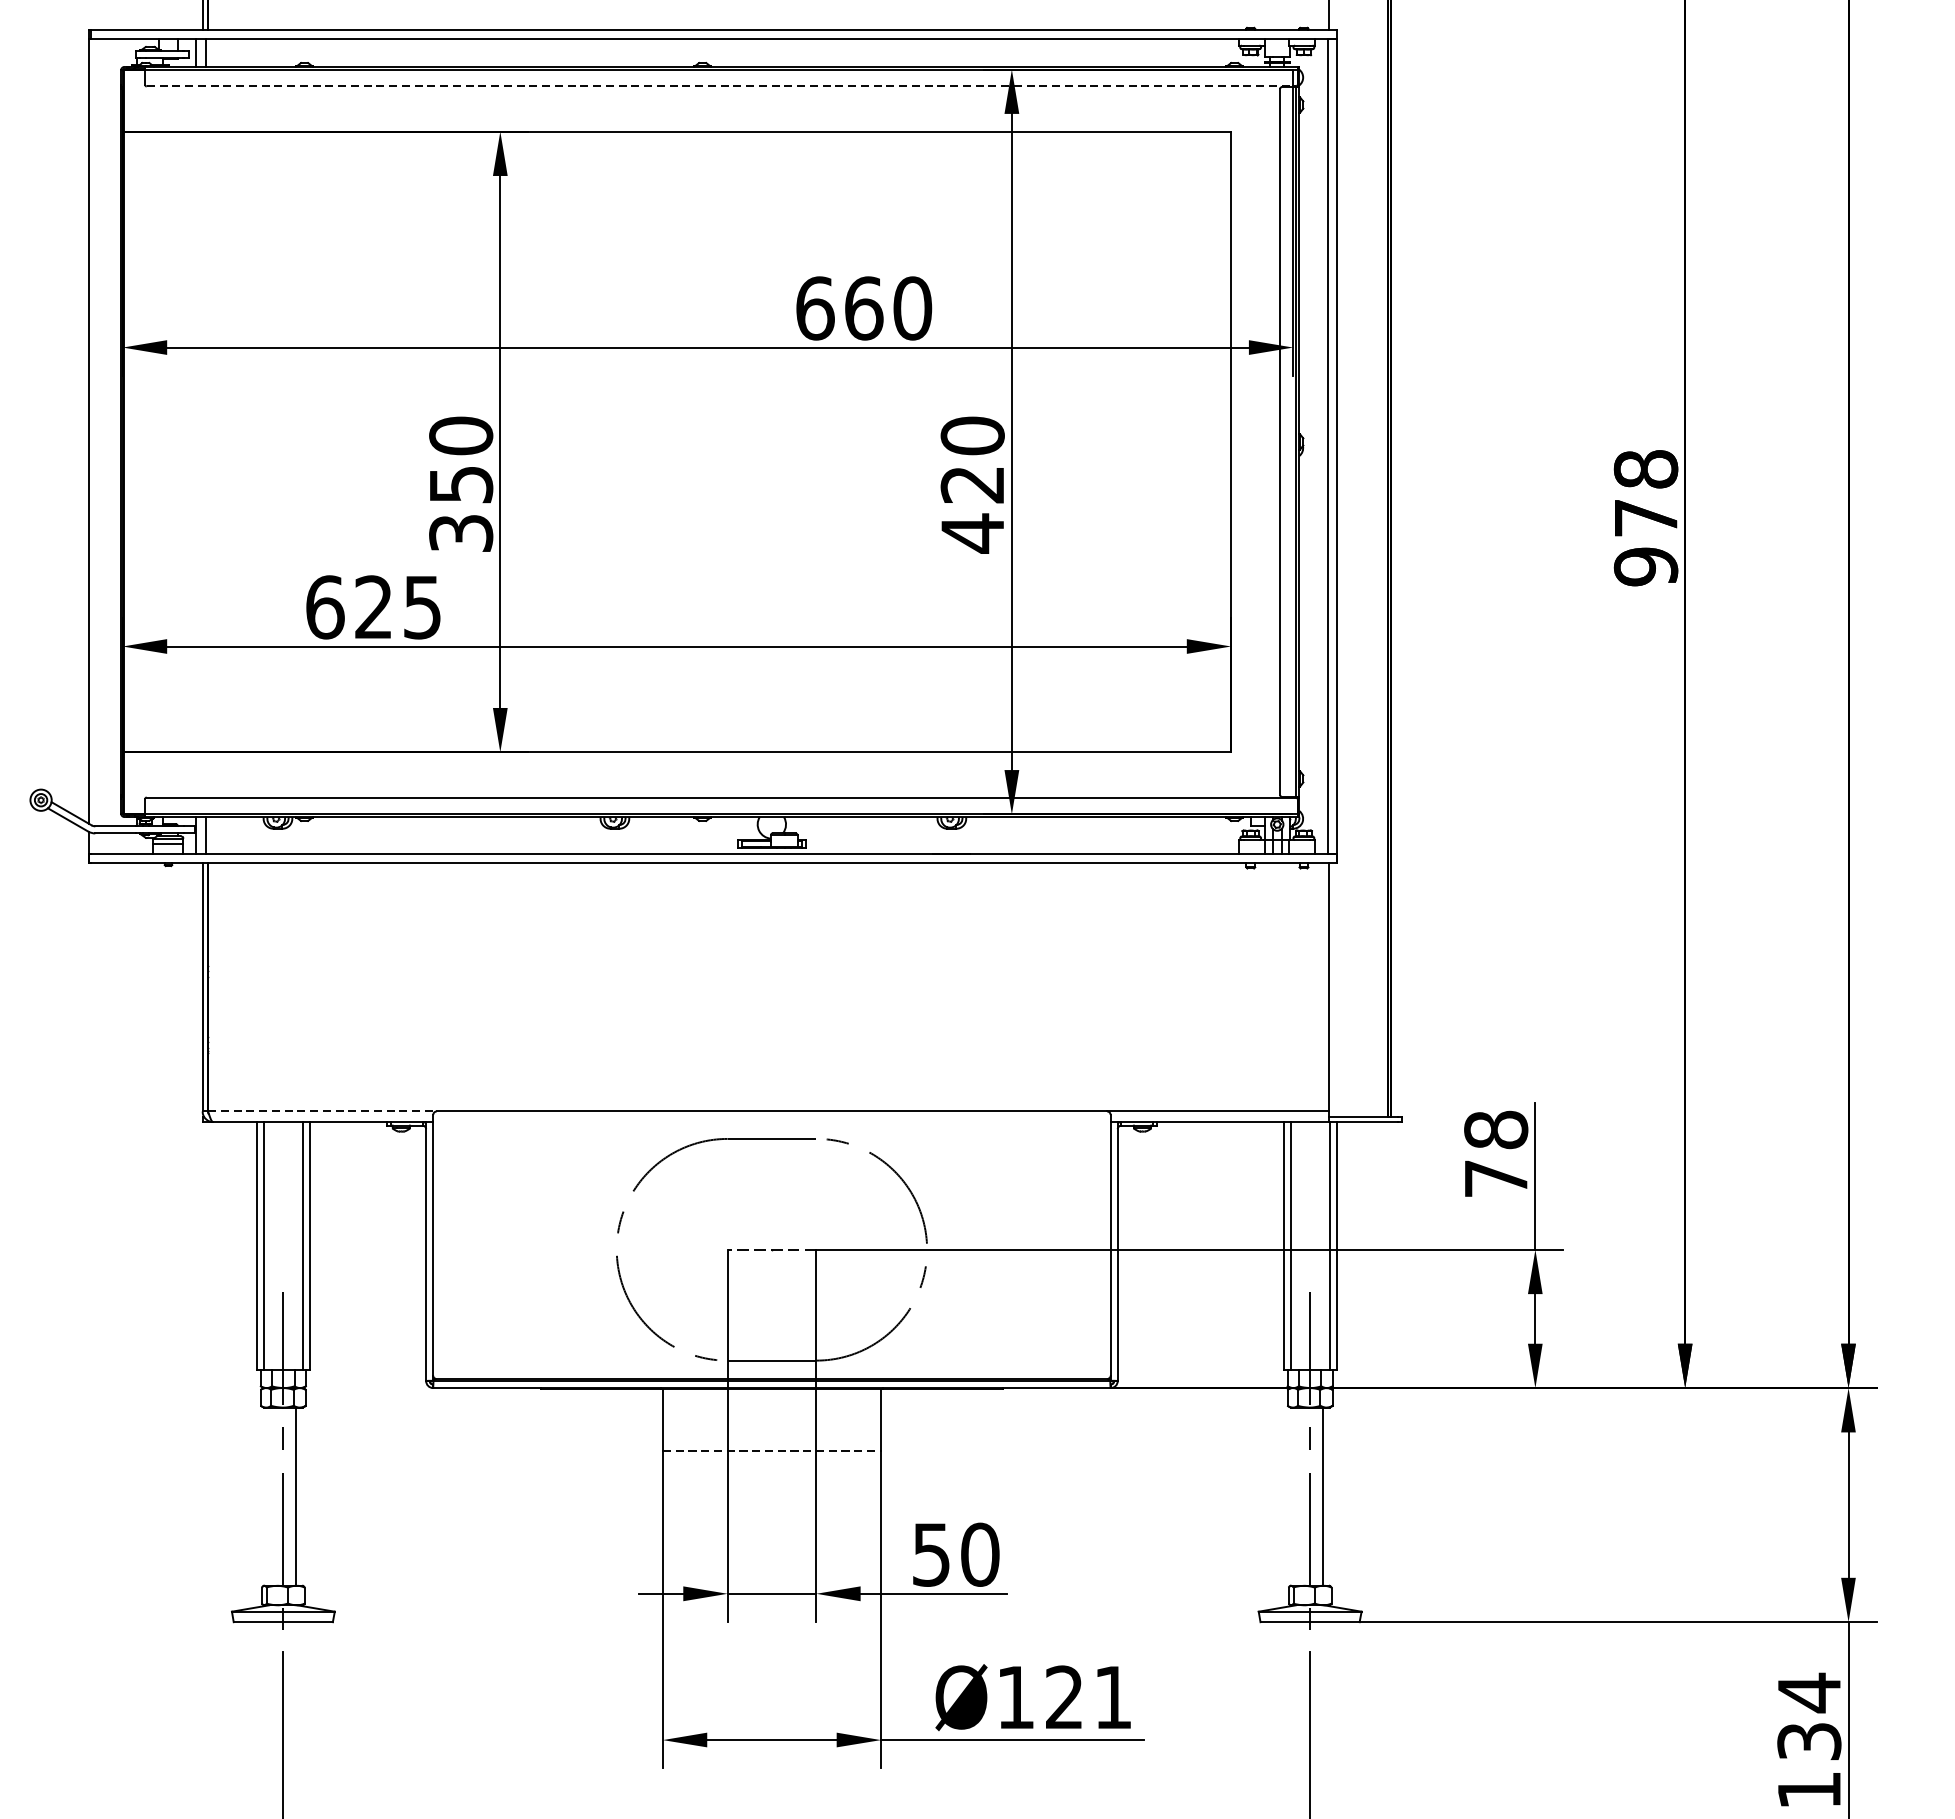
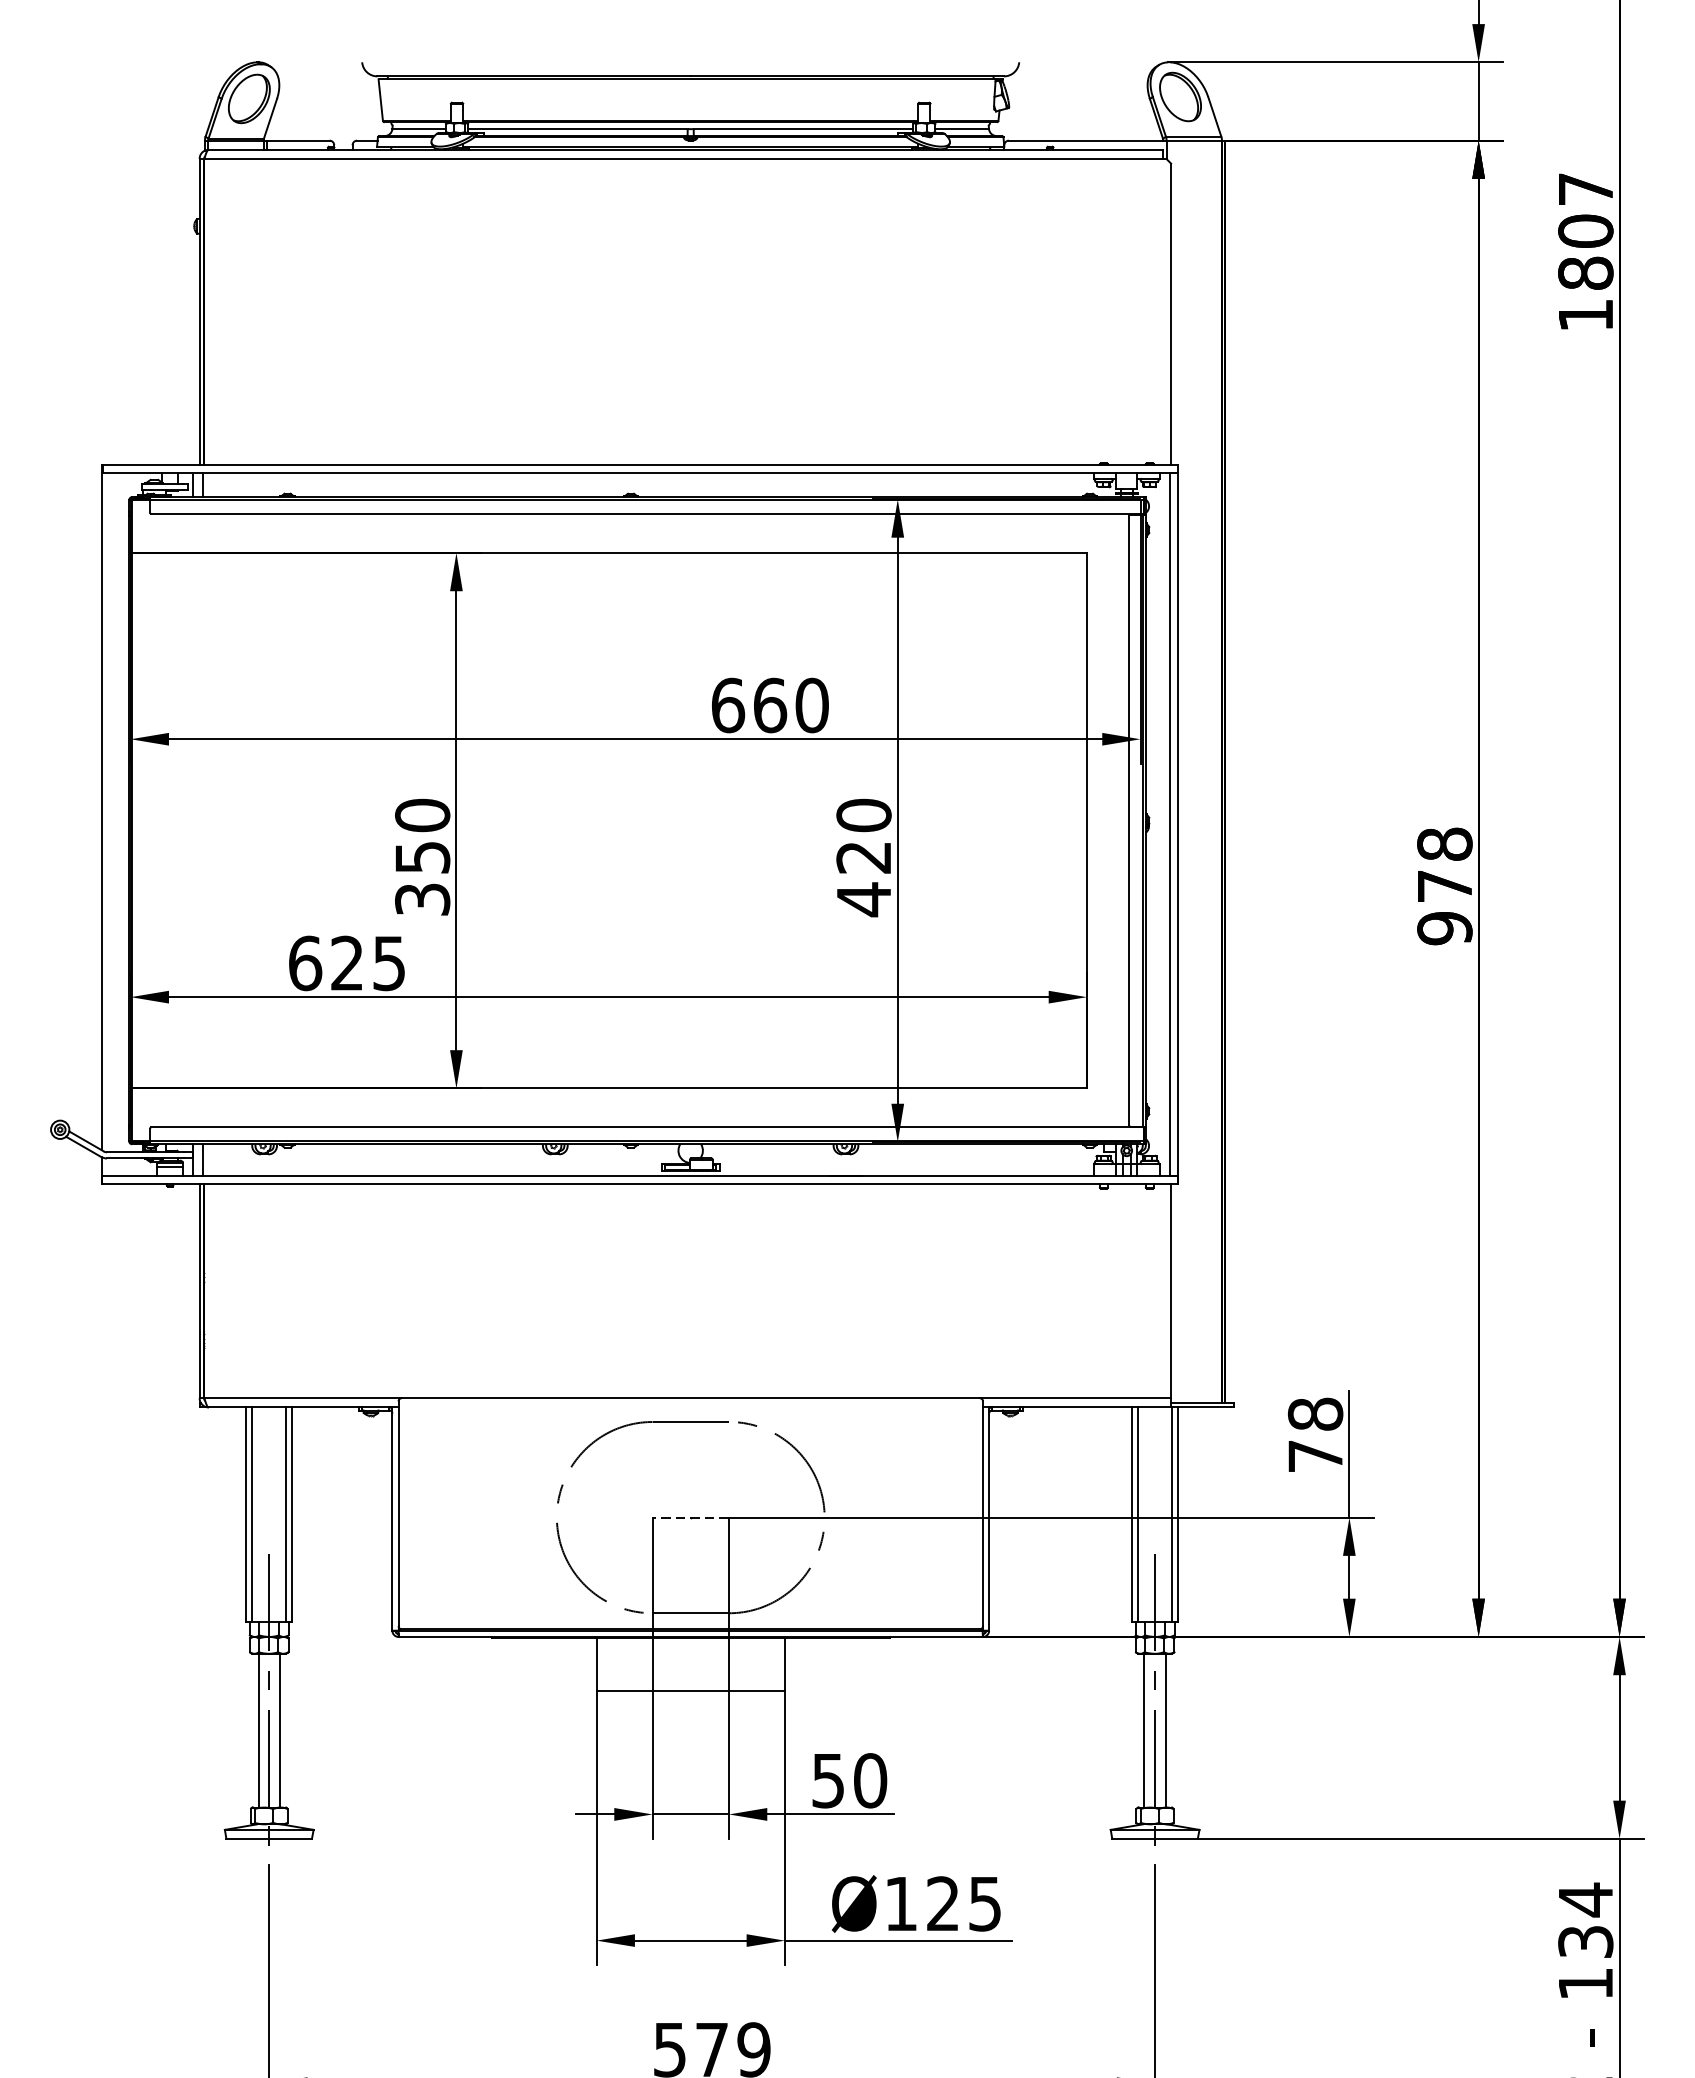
line: (721, 85) -> (647, 513), dashed -> solid
line: (321, 1111) -> (302, 1398), dashed -> solid
line: (772, 1451) -> (691, 1691), dashed -> solid
line: (270, 1496) -> (258, 1730), added
line: (1297, 1496) -> (1144, 1730), added
text: (1112, 1698) -> (984, 1904), Ø121 -> Ø125

